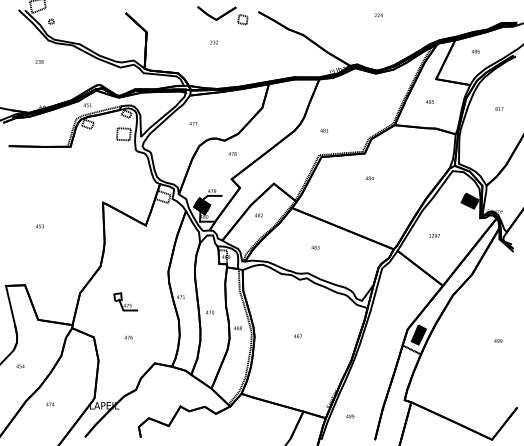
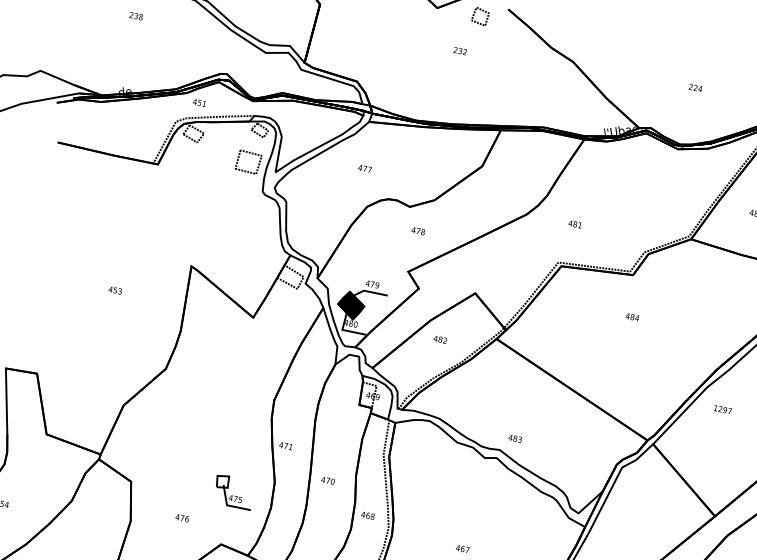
text: (378, 15) -> (695, 88), moved
text: (213, 42) -> (459, 50), moved
text: (39, 226) -> (114, 290), moved
text: (434, 235) -> (723, 409), moved
text: (315, 247) -> (515, 438), moved
part: (125, 301) -> (233, 491), moved
text: (128, 337) -> (182, 517), moved

